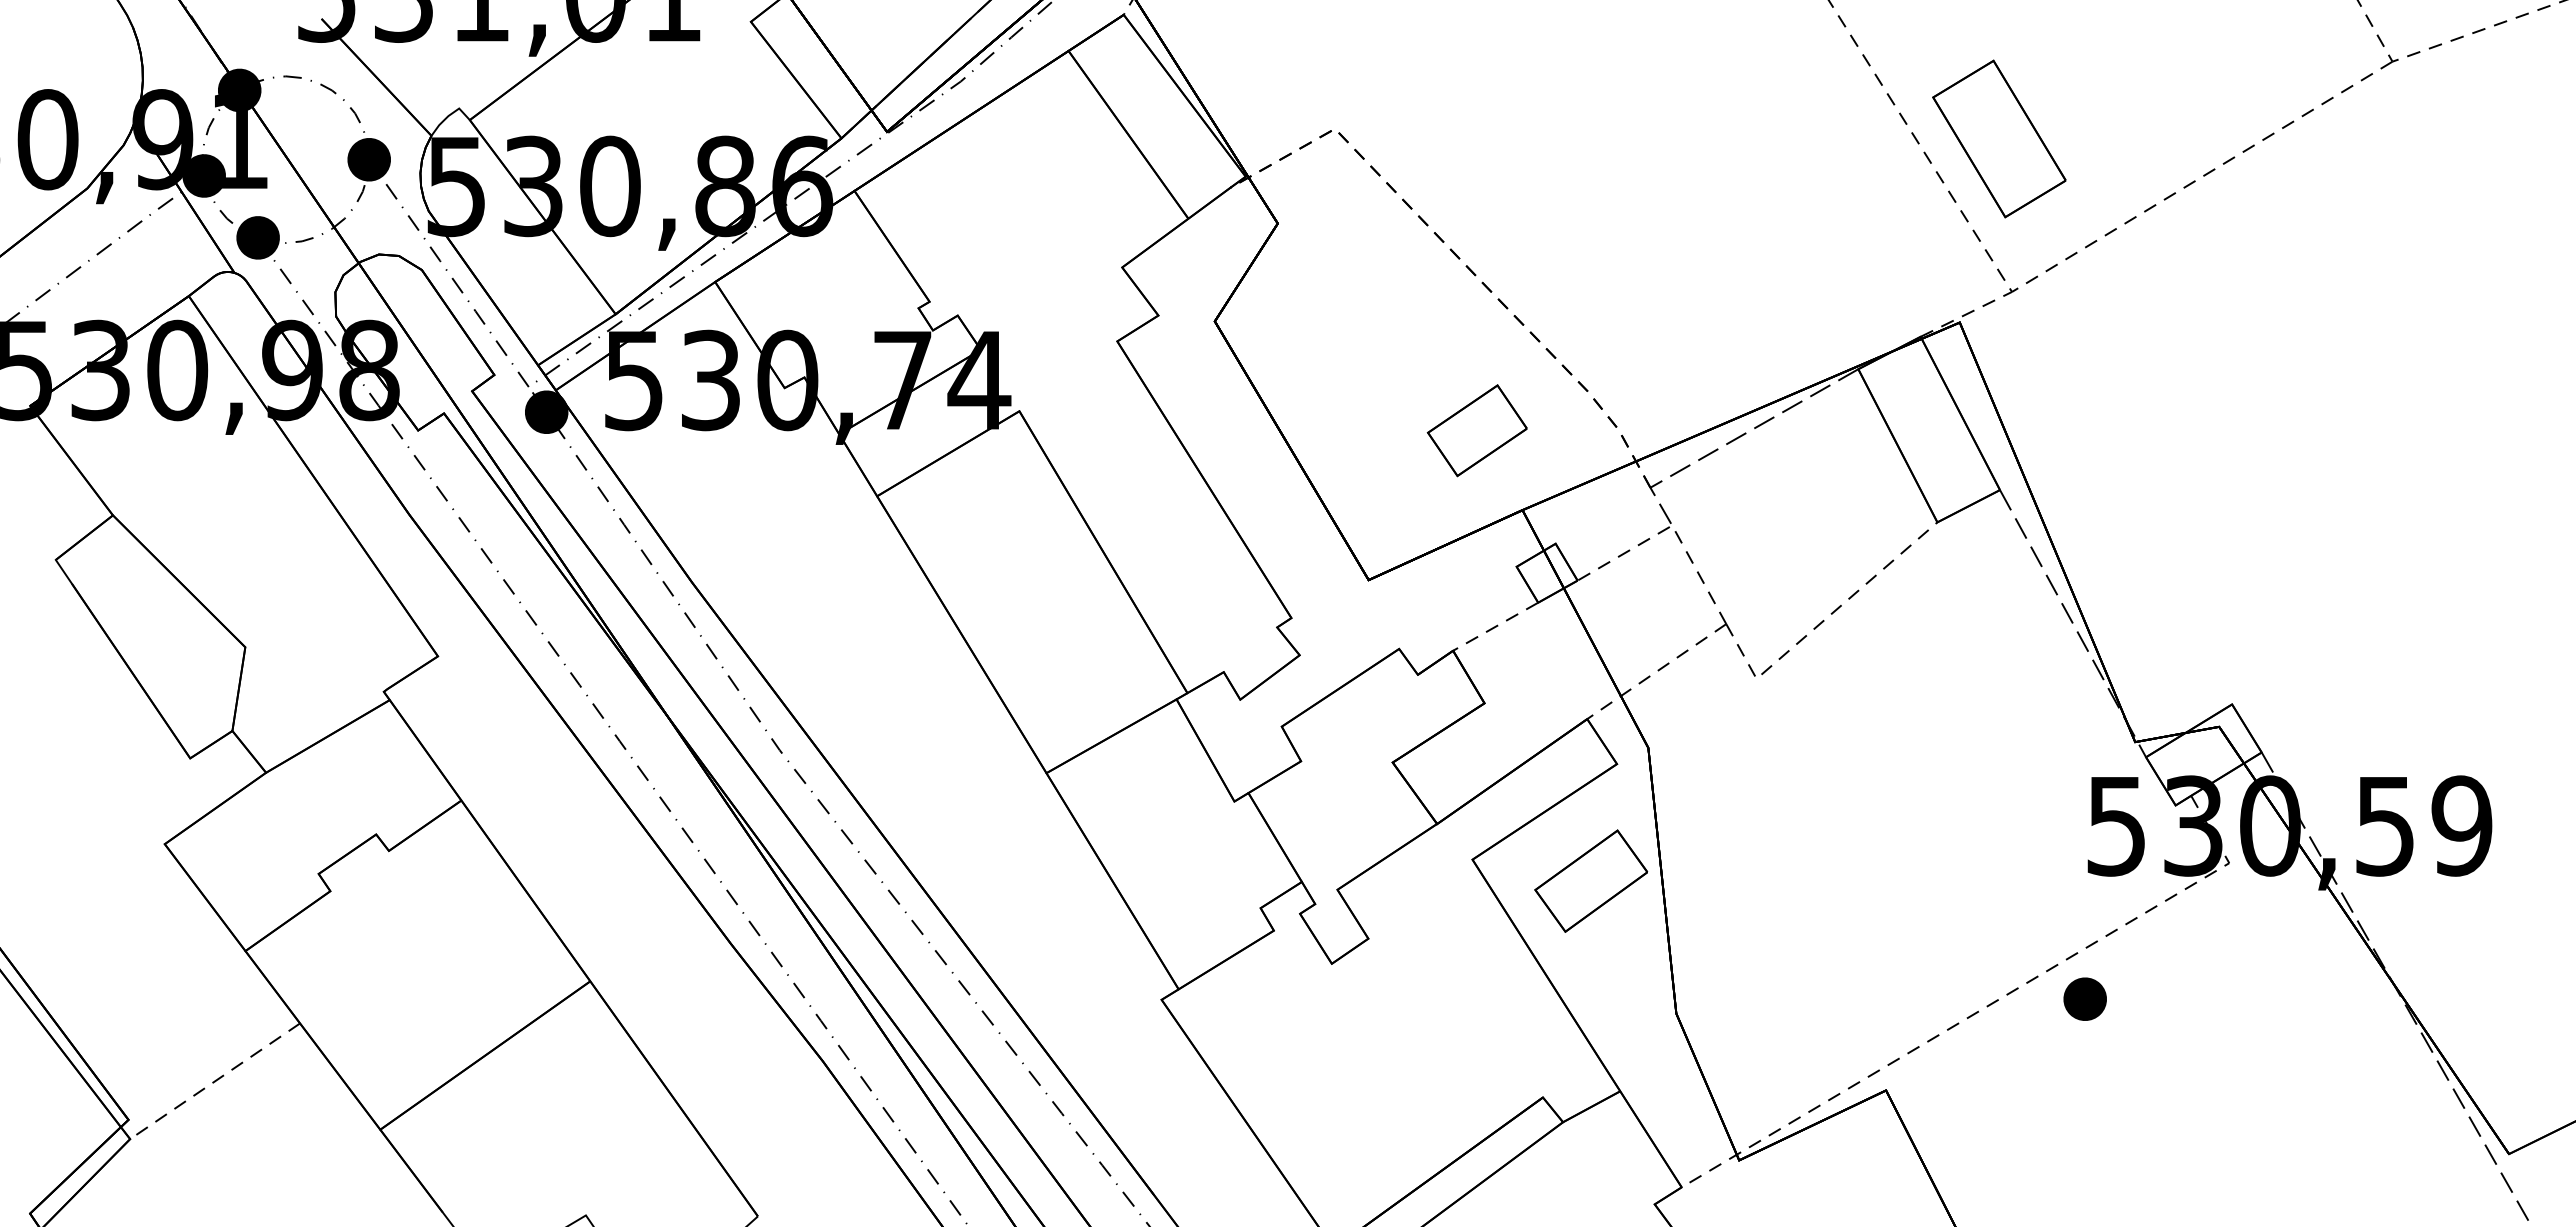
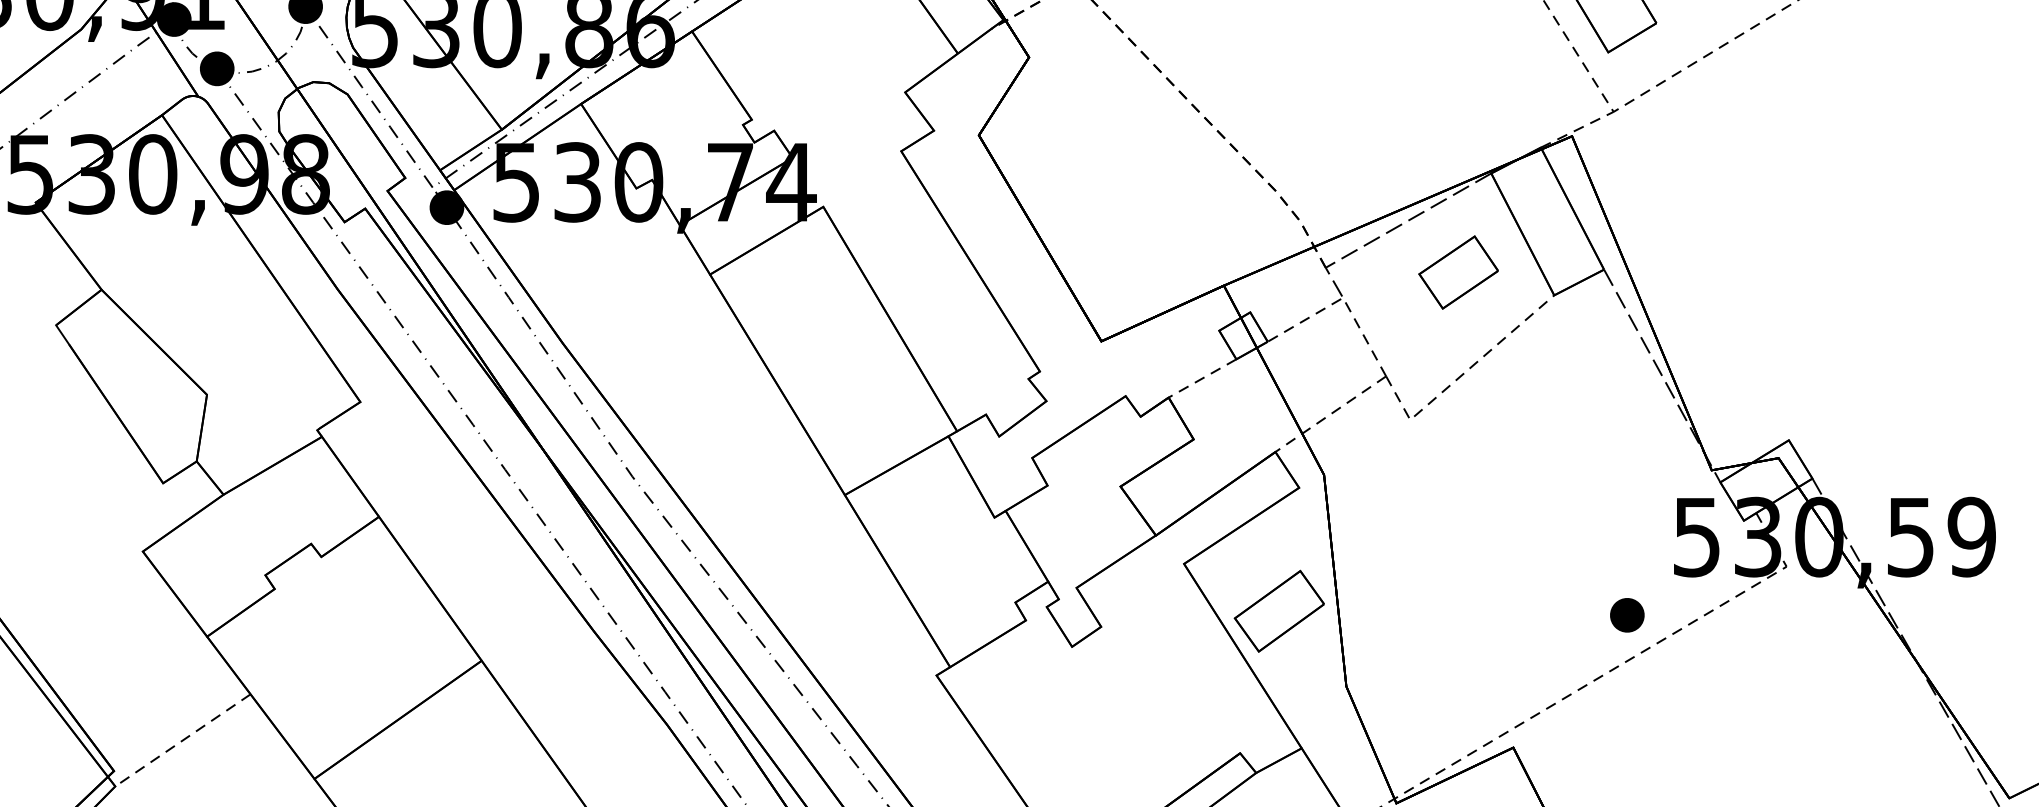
part: (1476, 430) -> (1457, 272), moved
part: (1591, 880) -> (1279, 610), moved
part: (2084, 998) -> (1626, 614), moved

